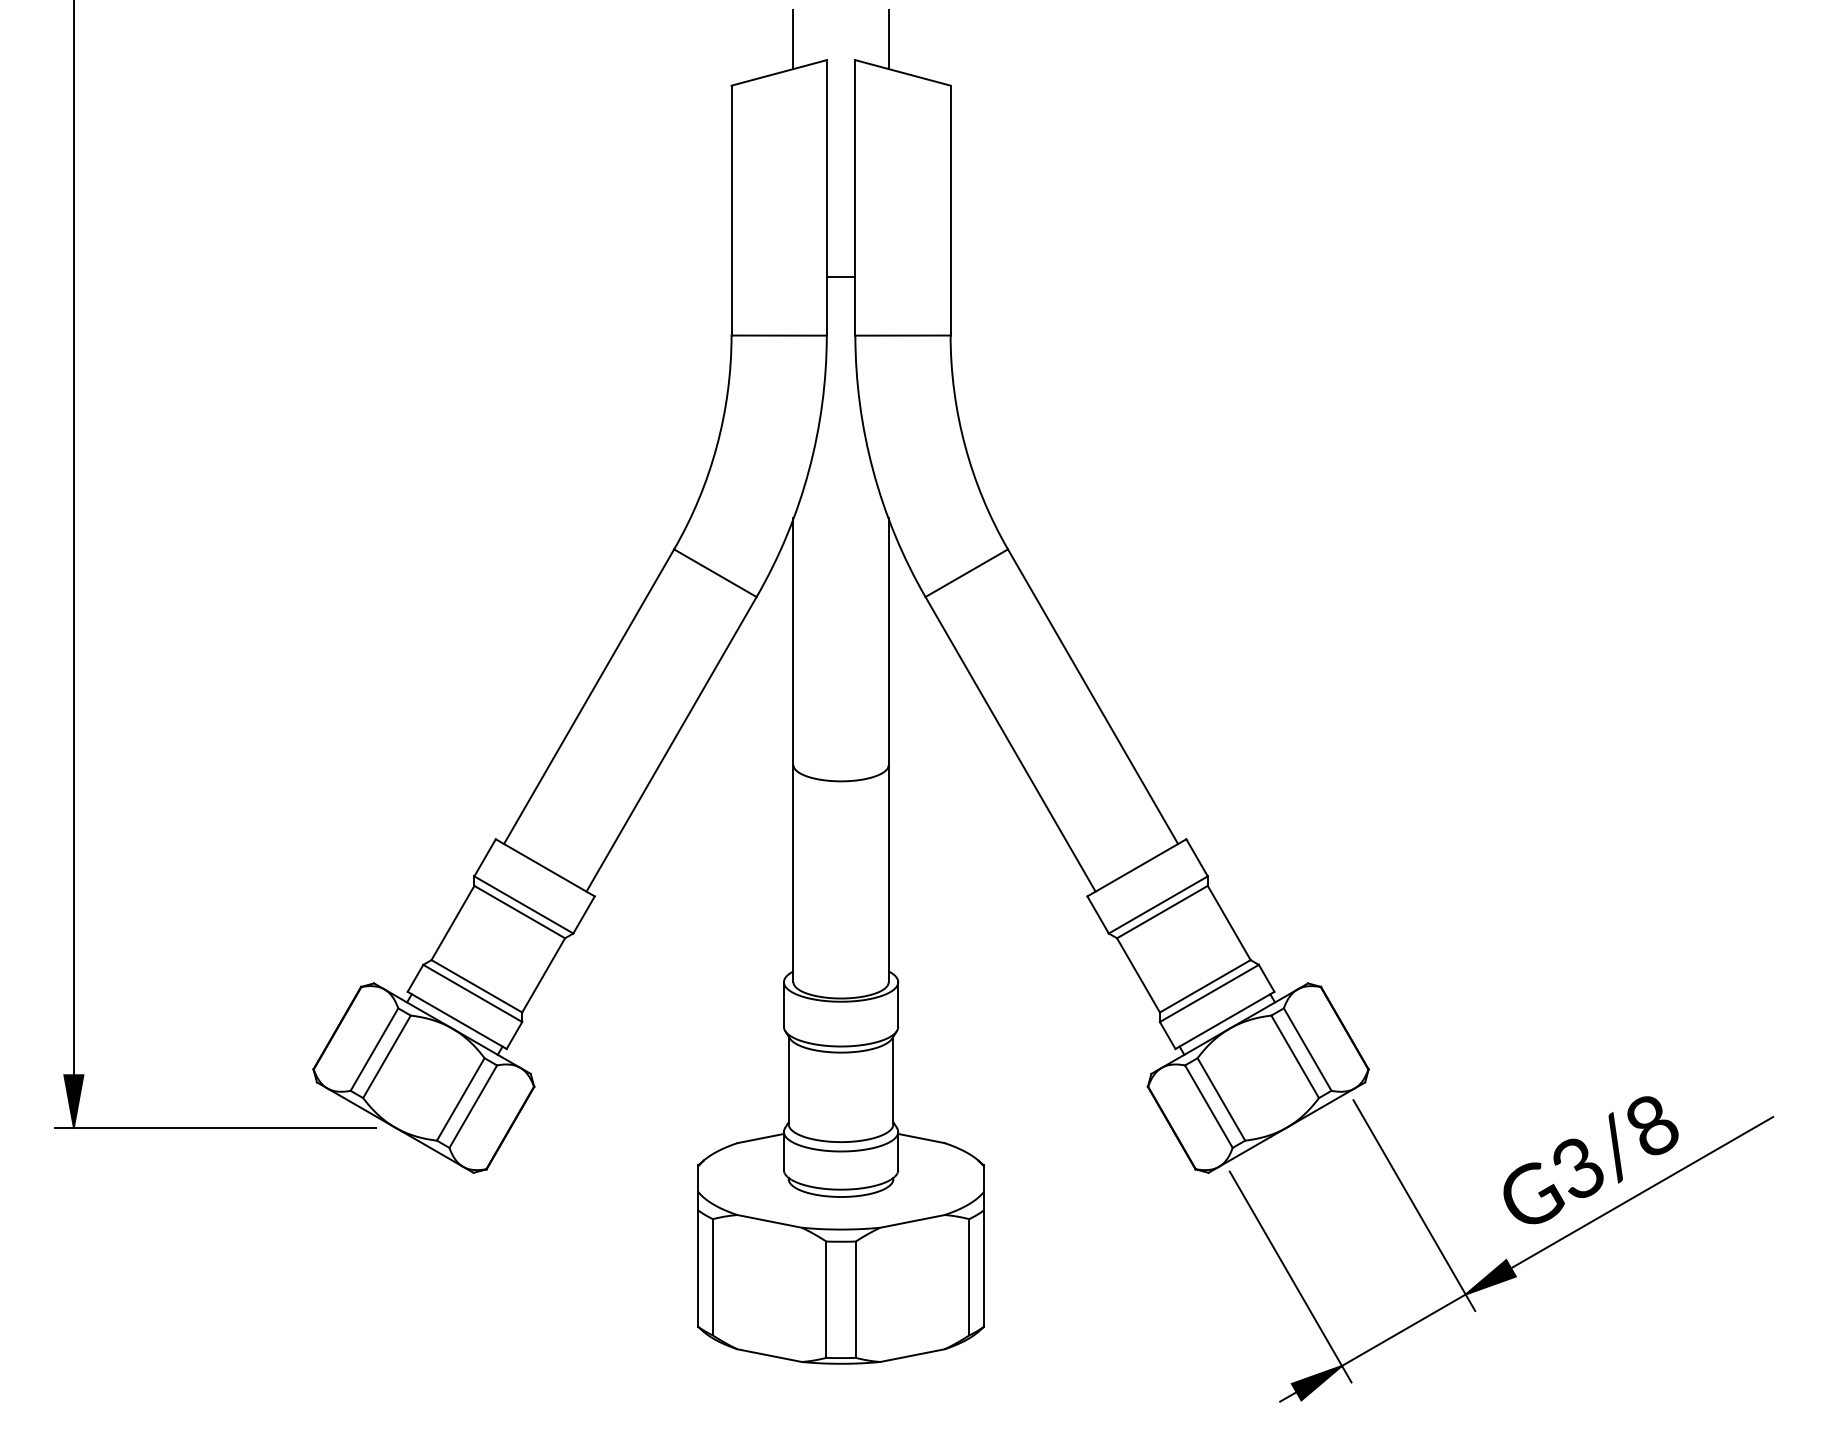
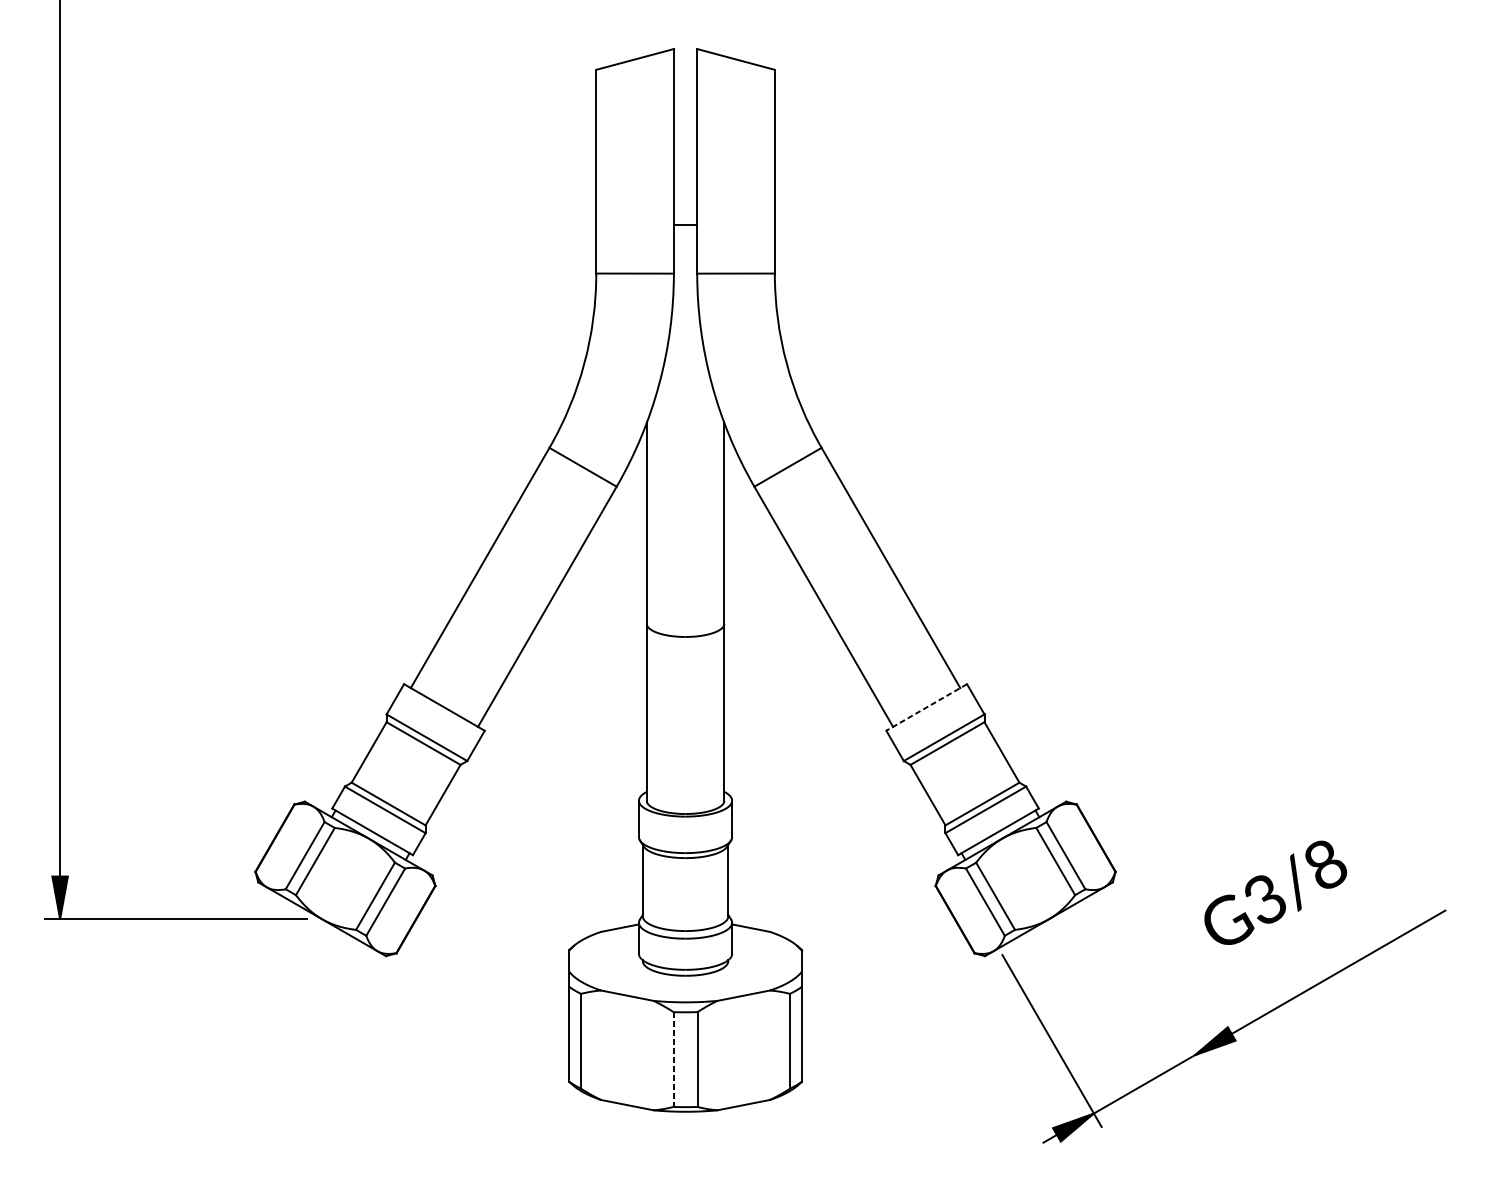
line: (793, 39) -> (646, 32), removed
line: (888, 39) -> (724, 32), removed
line: (1136, 868) -> (926, 708), solid -> dashed
text: (1590, 1160) -> (1275, 893), moved
line: (1414, 1205) -> (1153, 982), removed
line: (826, 1300) -> (673, 1060), solid -> dashed

